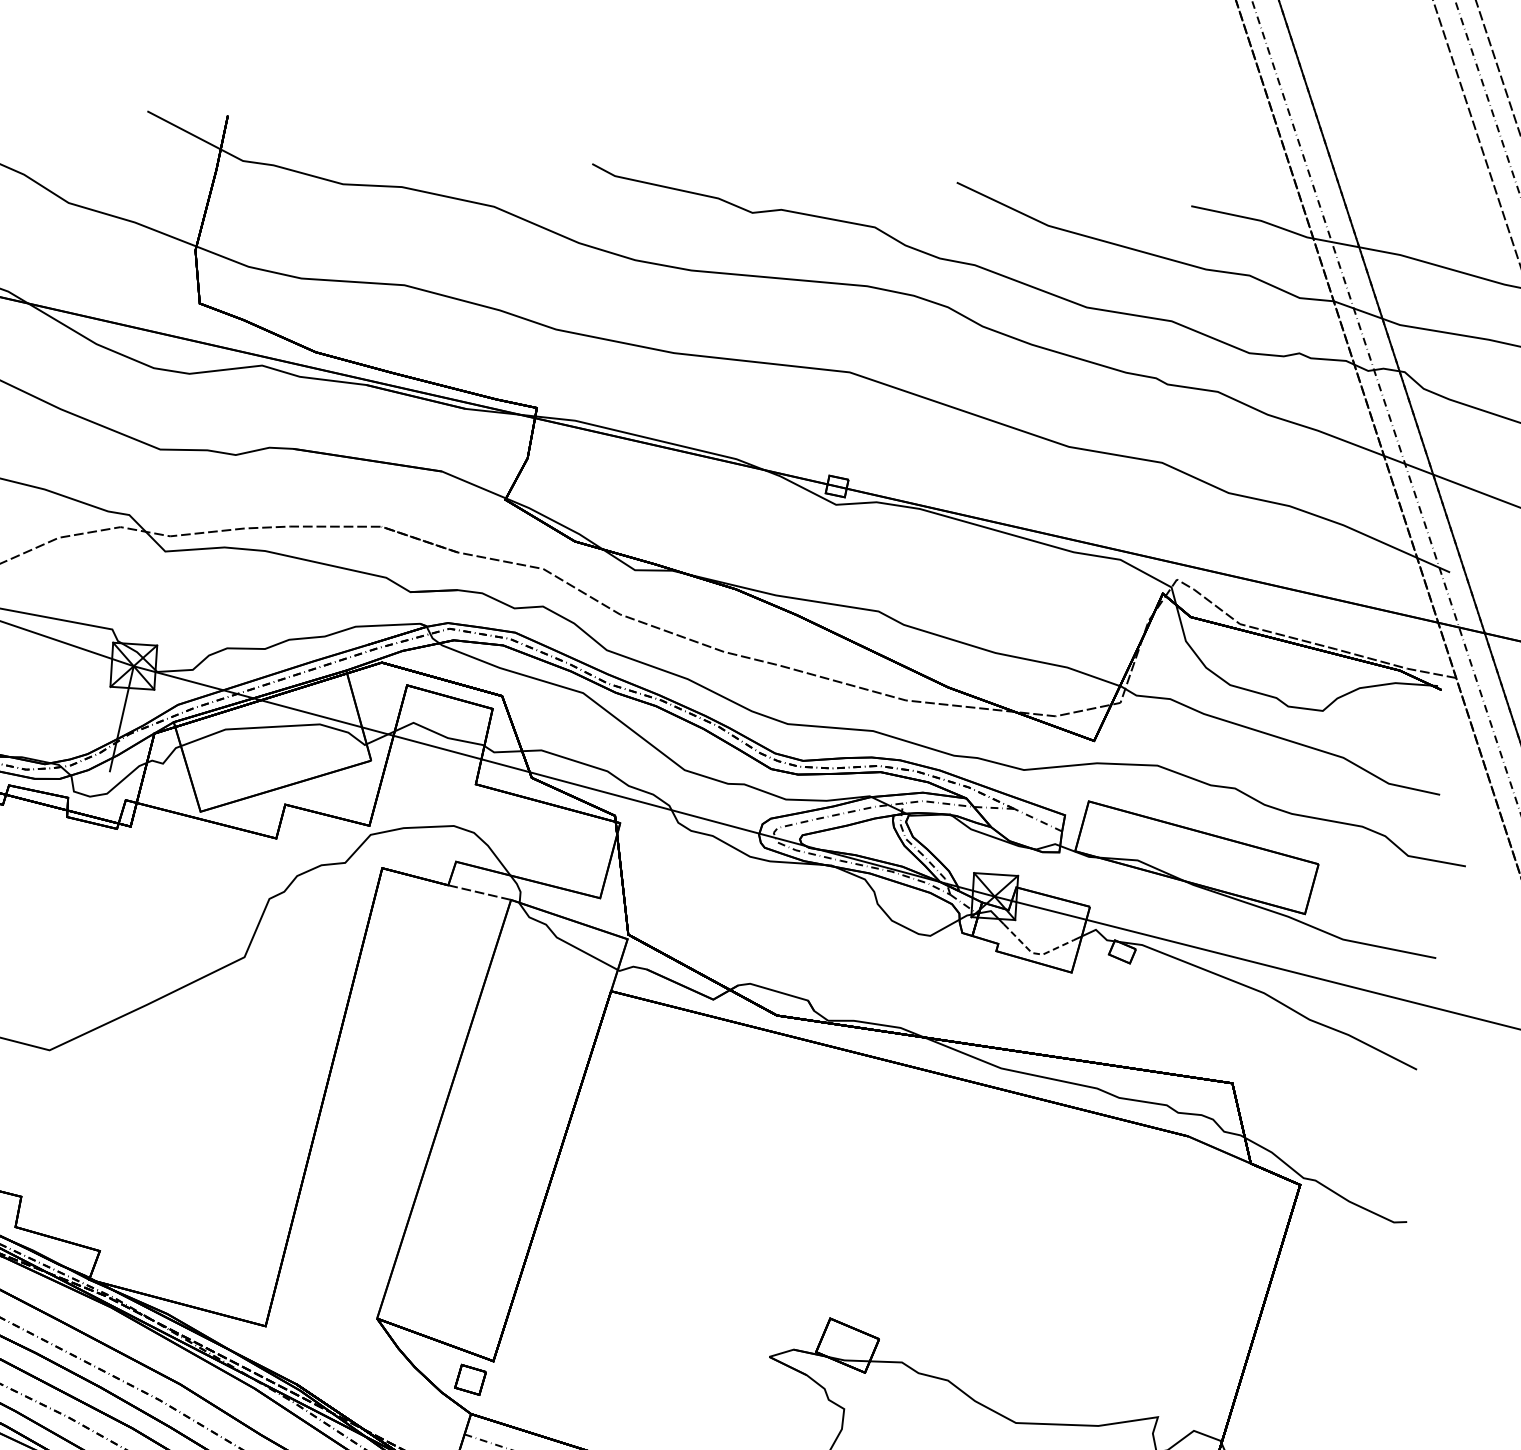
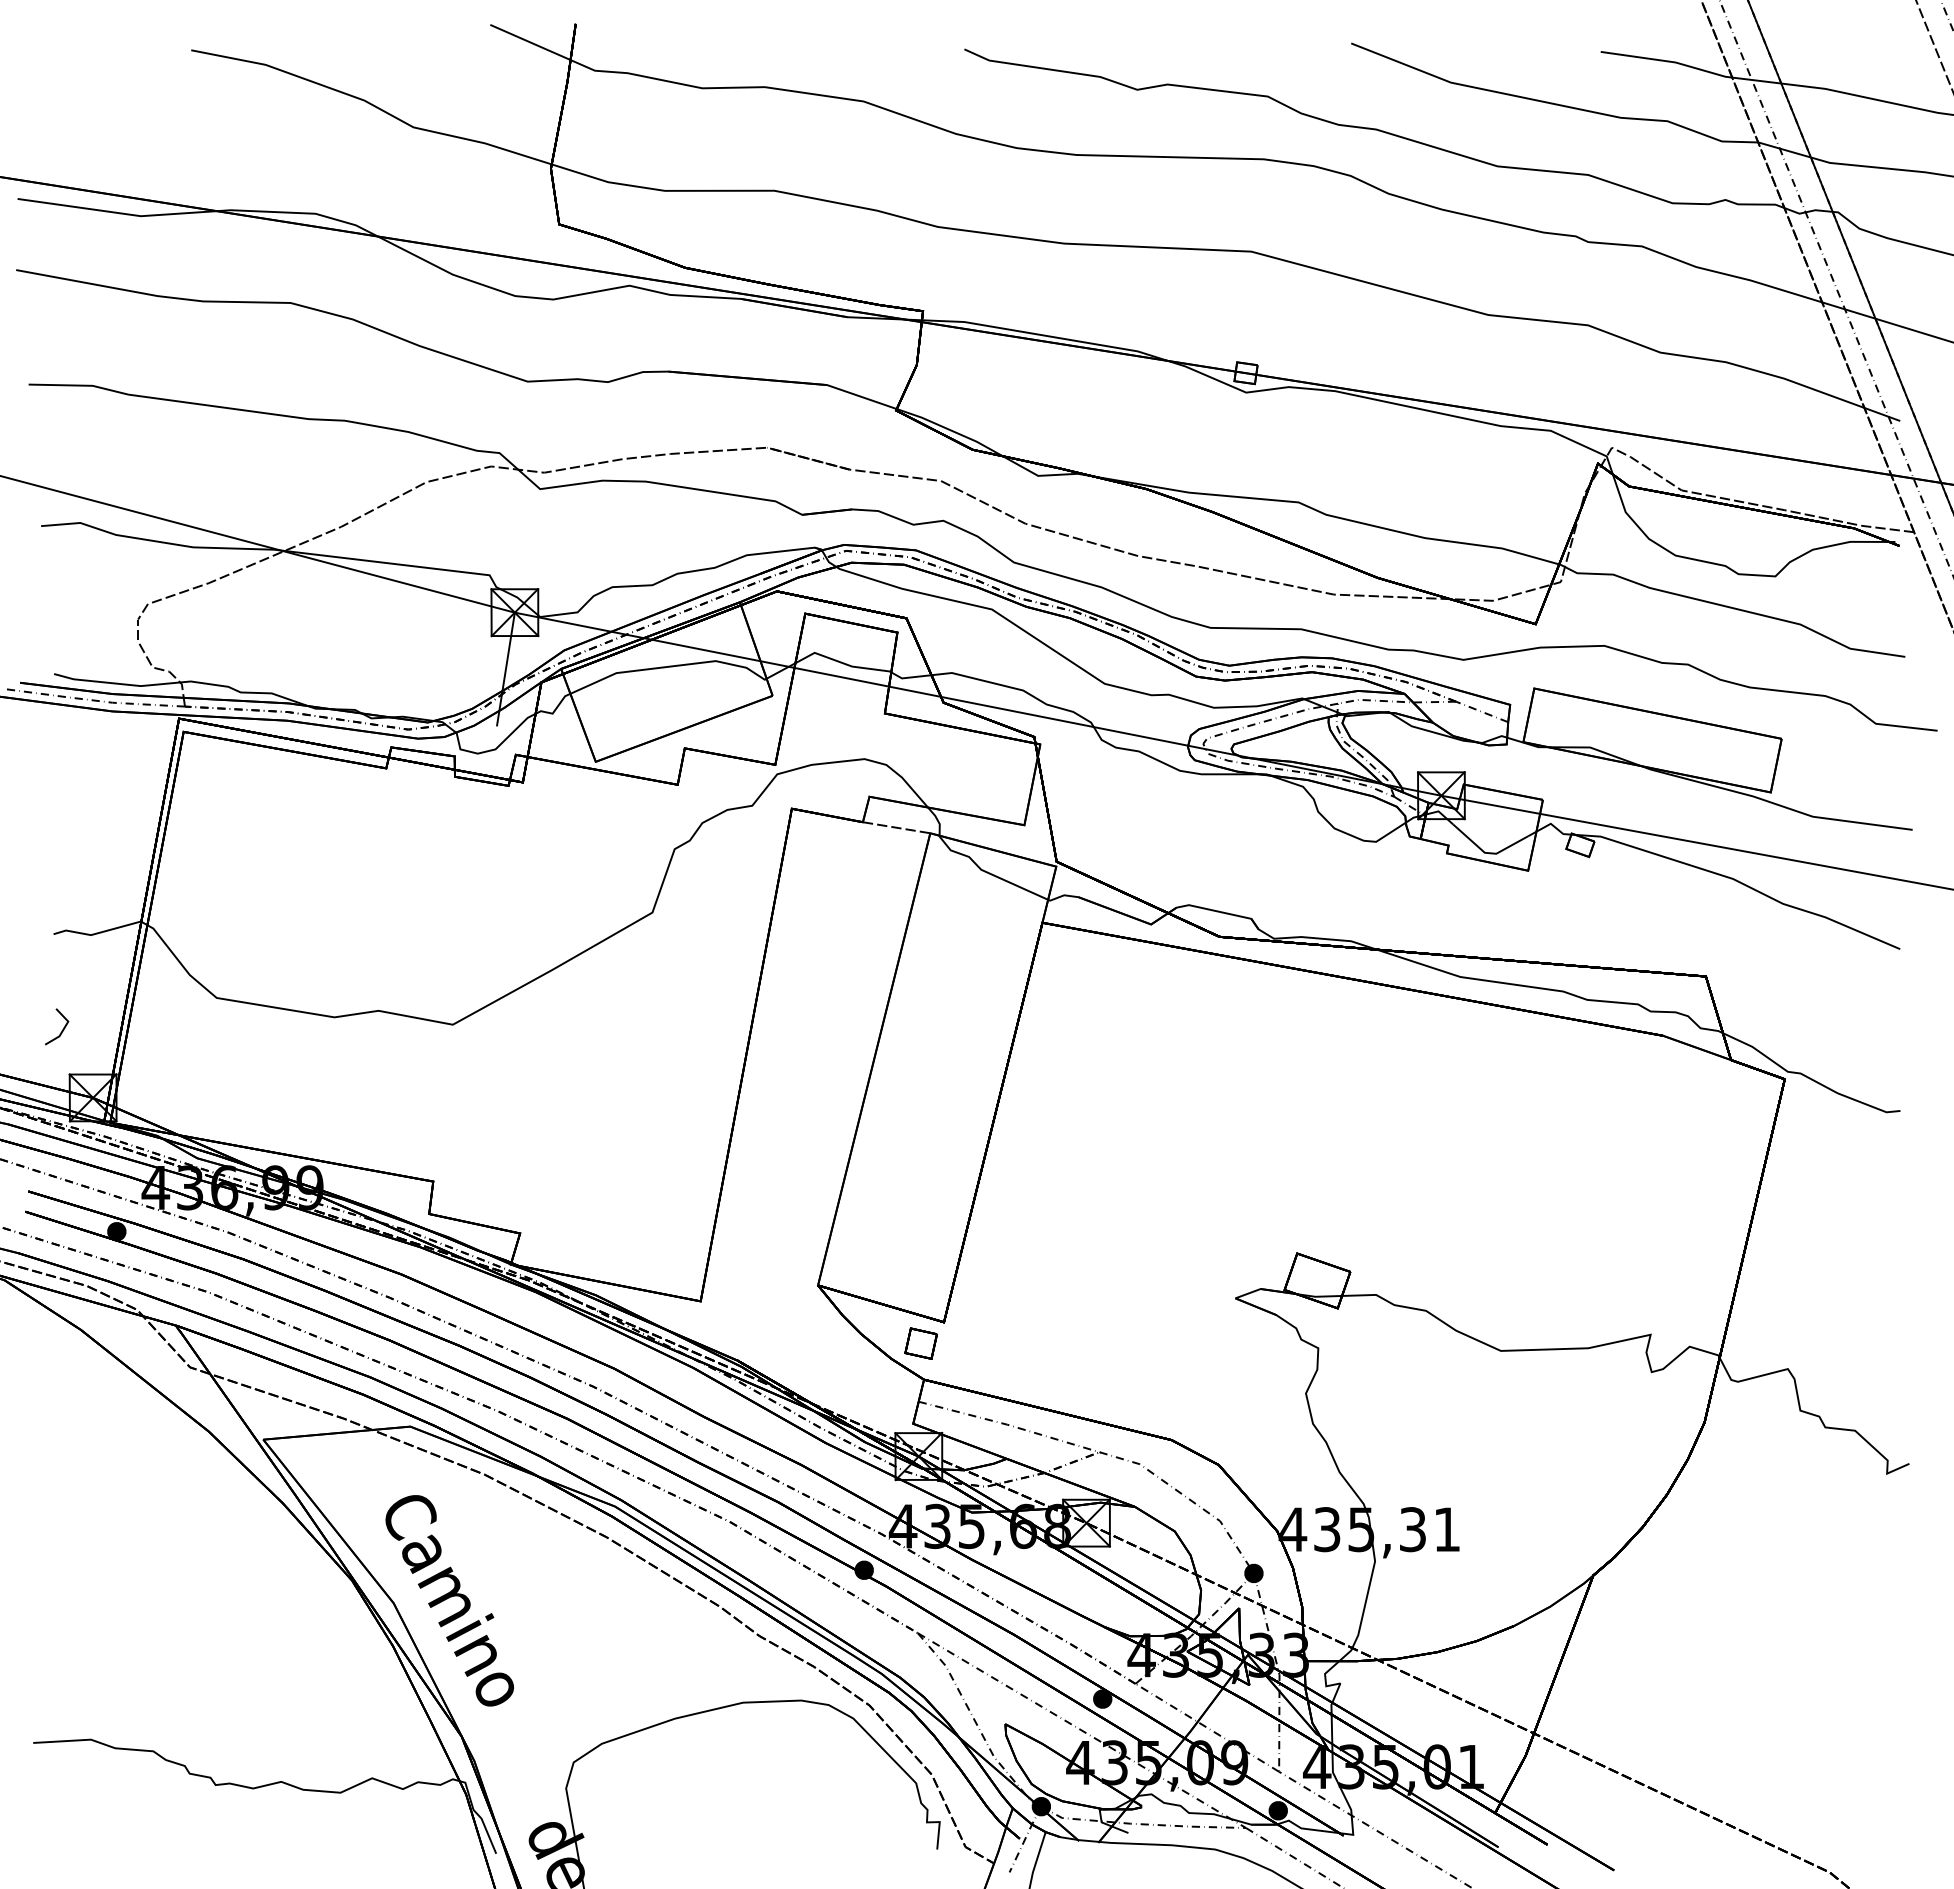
line: (1034, 953) -> (1487, 853), dashed -> solid

